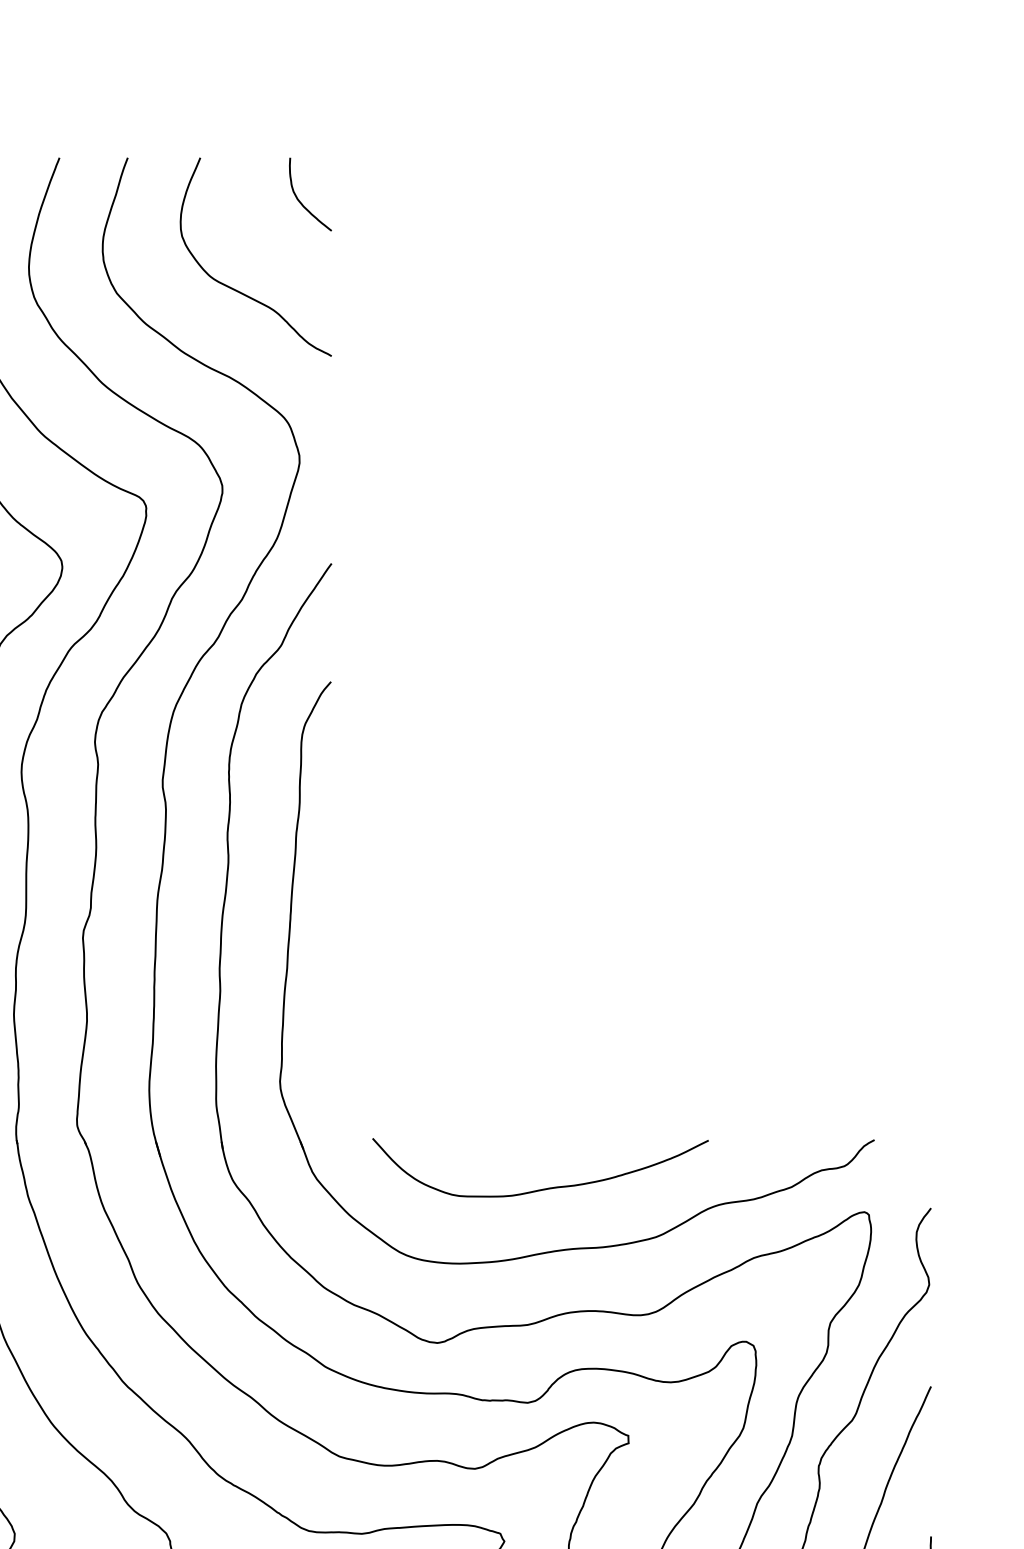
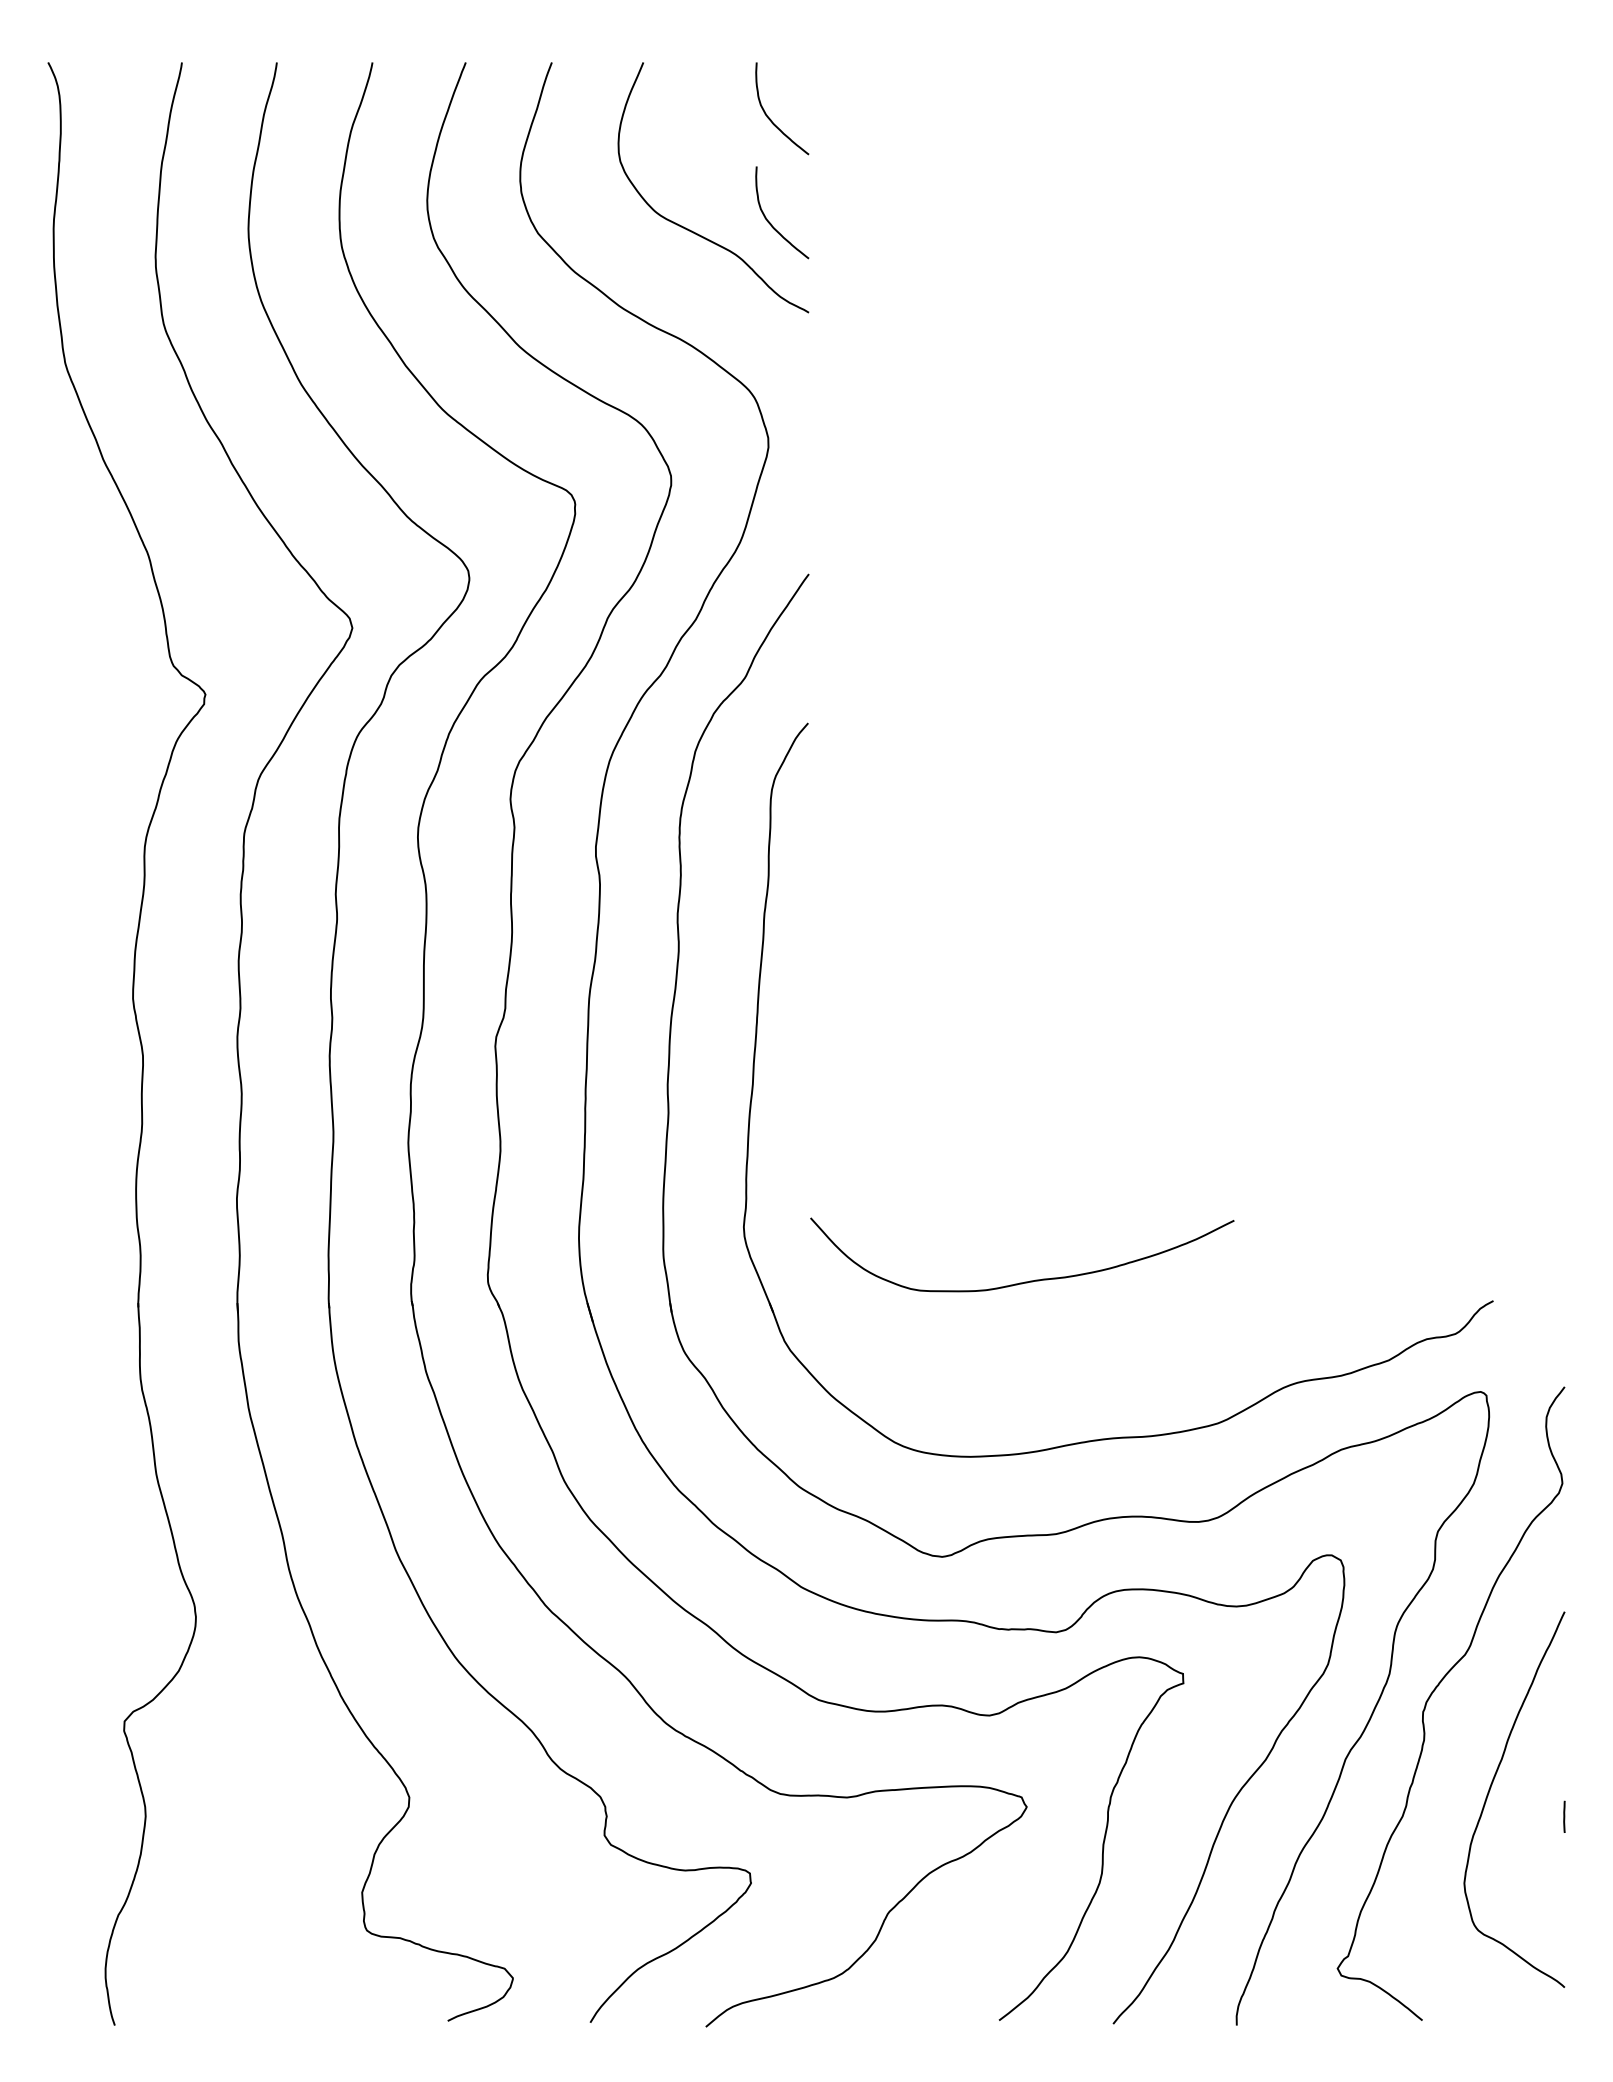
curve: (301, 285) -> (771, 223), added
curve: (542, 1188) -> (1024, 1281), moved

